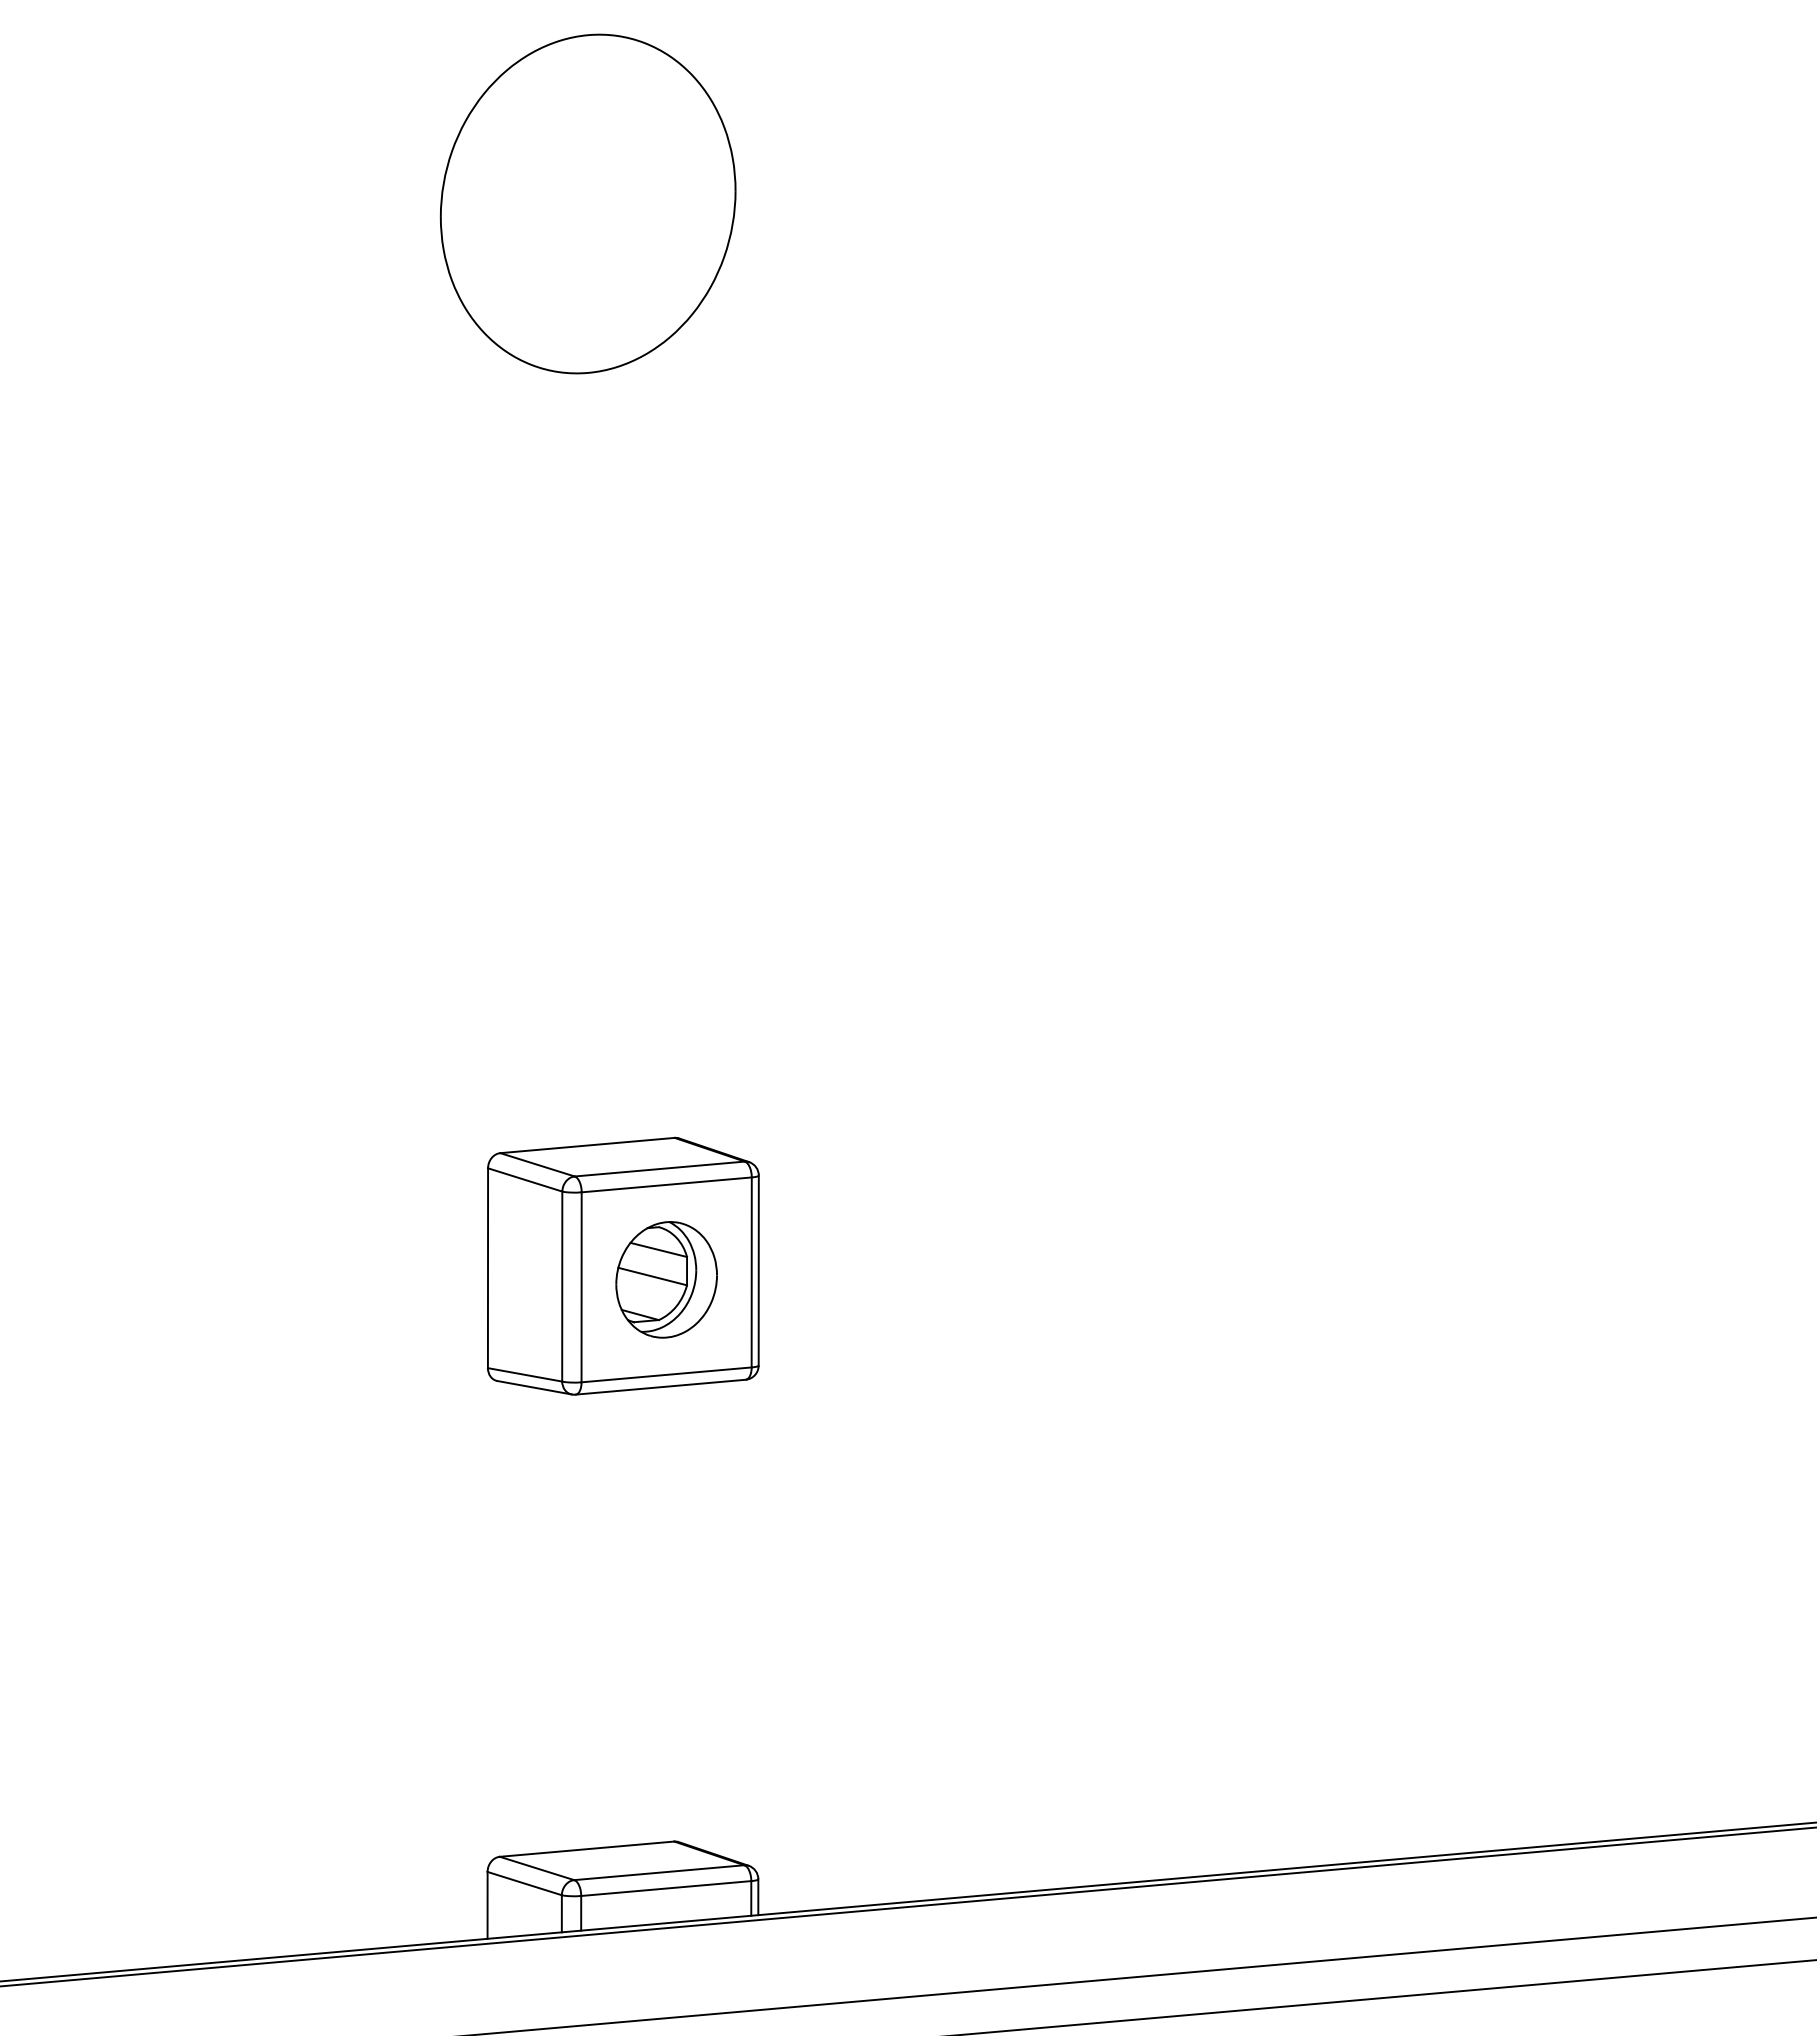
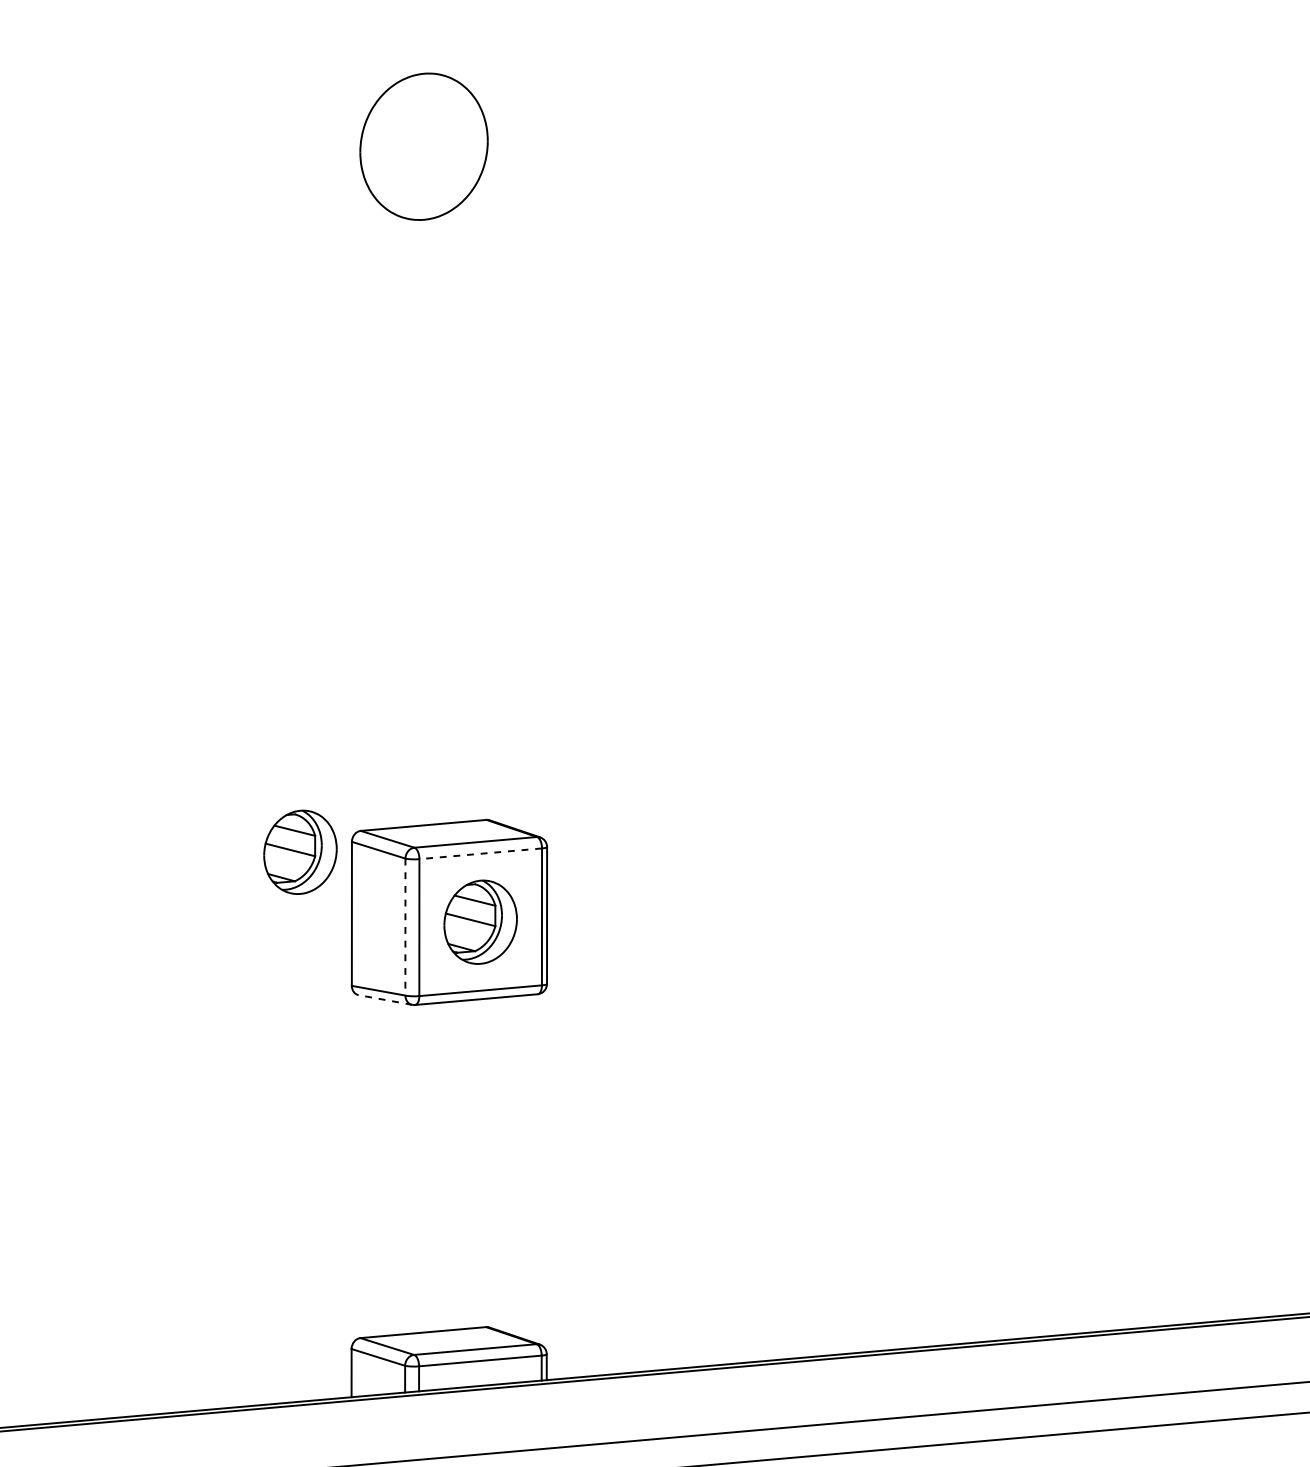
part: (587, 203) -> (423, 146), size x0.6
part: (416, 1182) -> (300, 852), added
line: (666, 1184) -> (480, 853), solid -> dashed
line: (562, 1286) -> (405, 927), solid -> dashed
line: (534, 1387) -> (385, 999), solid -> dashed

